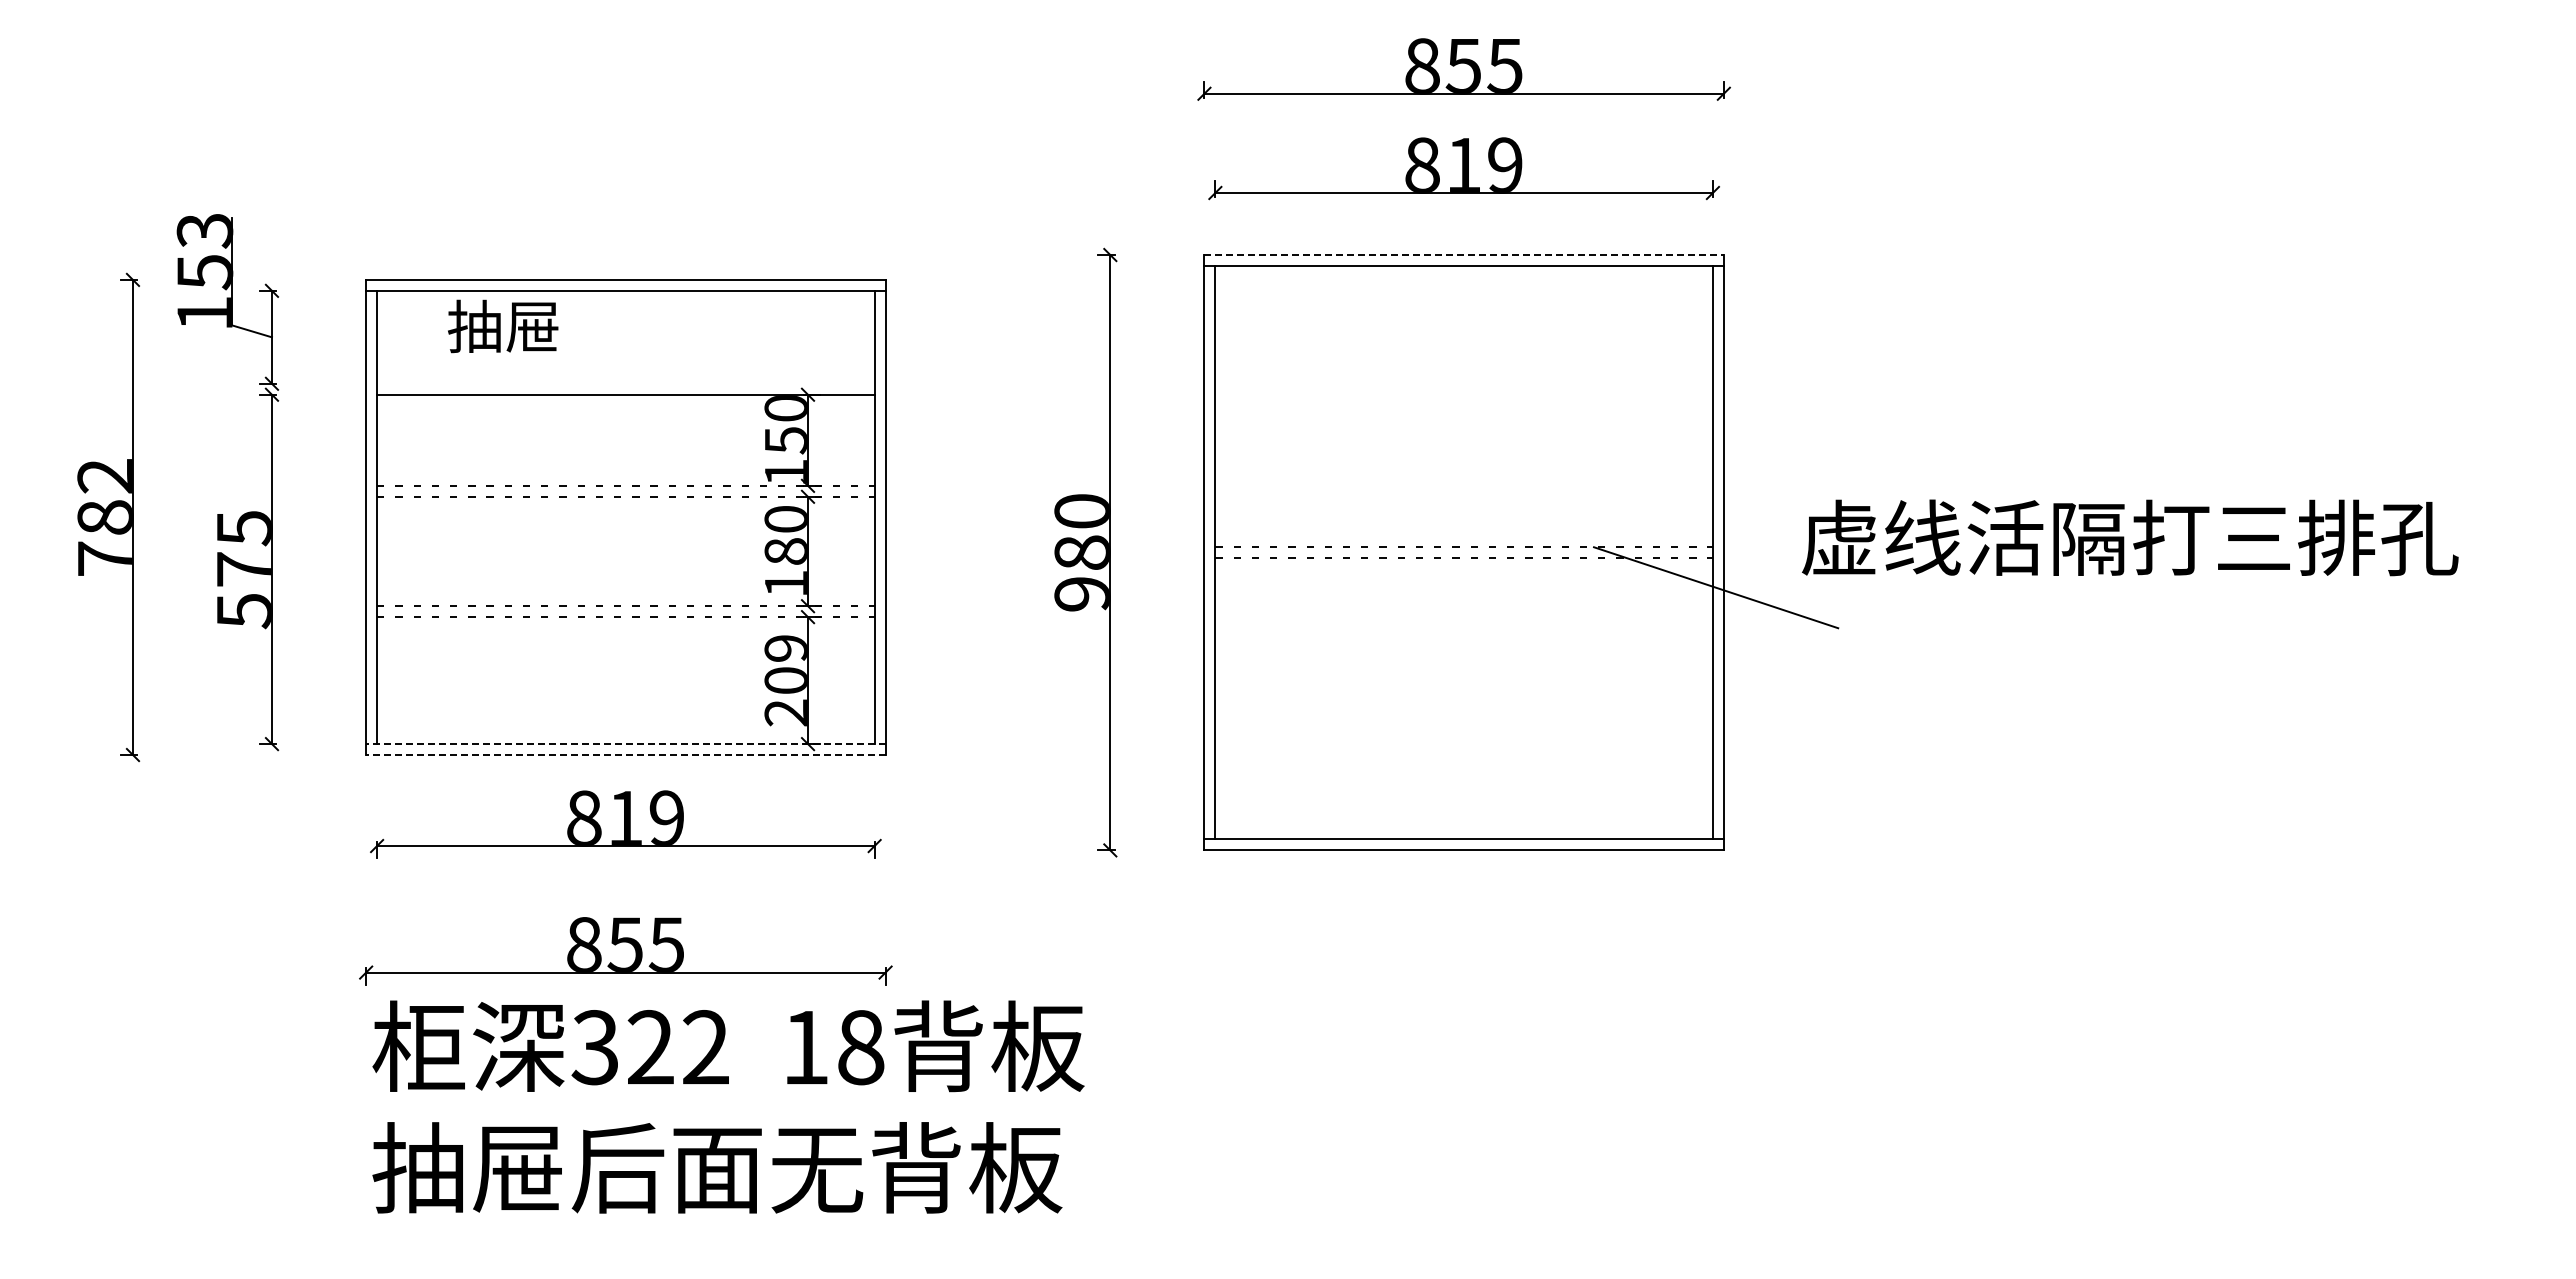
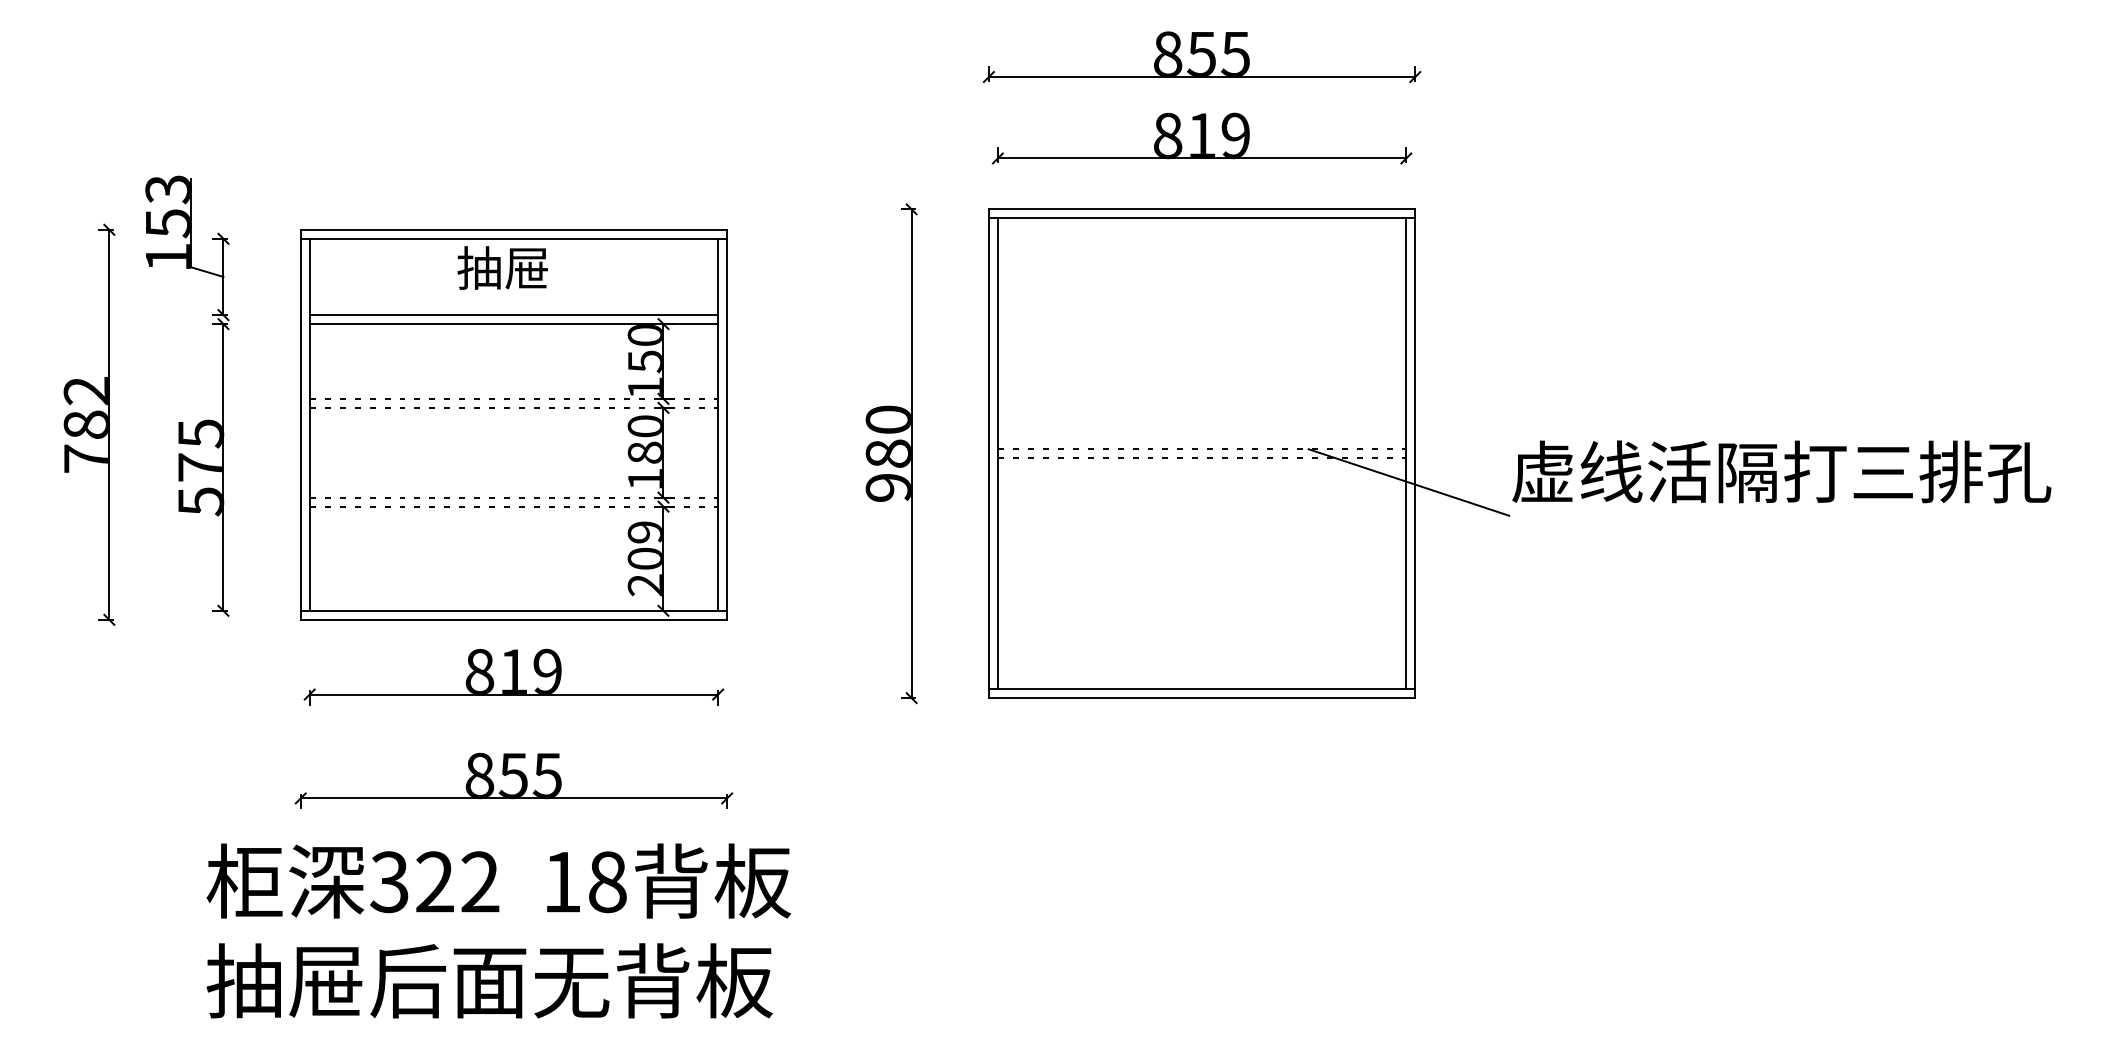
line: (1464, 255) -> (1202, 209), dashed -> solid
text: (503, 326) -> (502, 268), moved
line: (625, 383) -> (513, 314), added
text: (2130, 537) -> (1781, 471), moved
line: (625, 744) -> (513, 611), dashed -> solid
line: (625, 755) -> (513, 620), dashed -> solid
text: (728, 1106) -> (498, 930), moved

